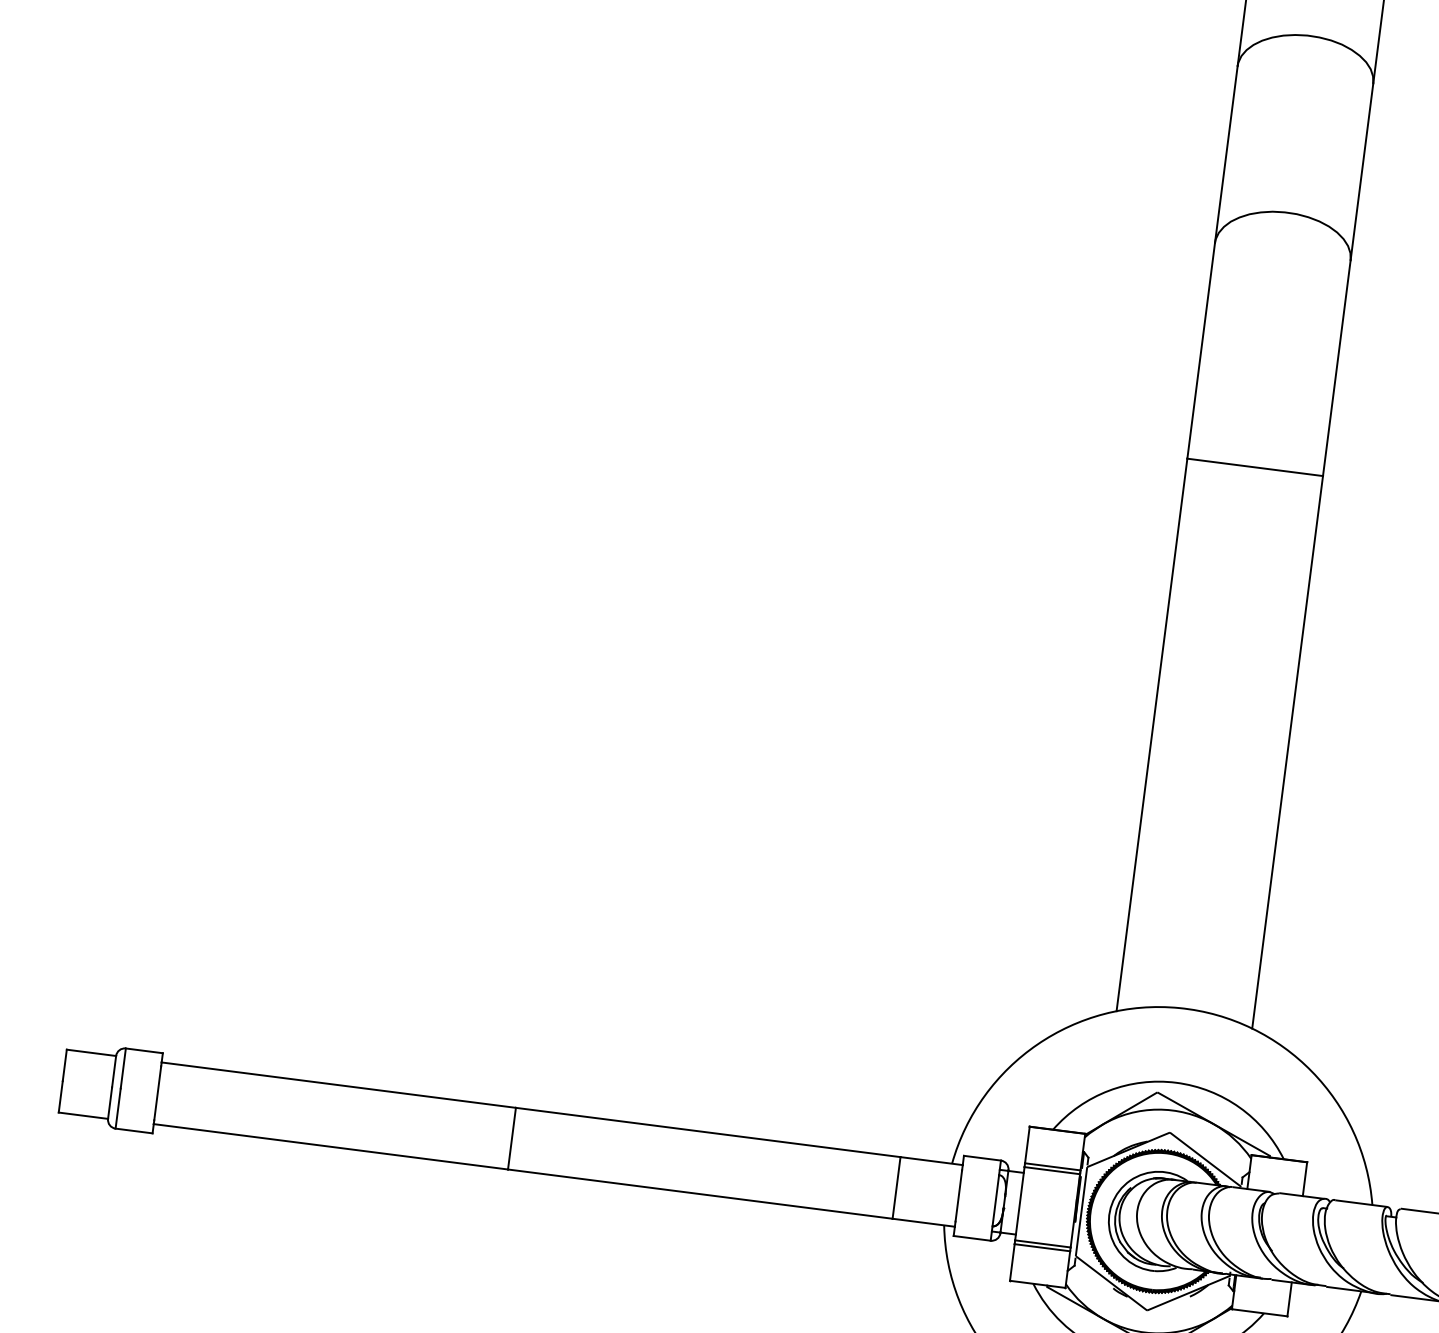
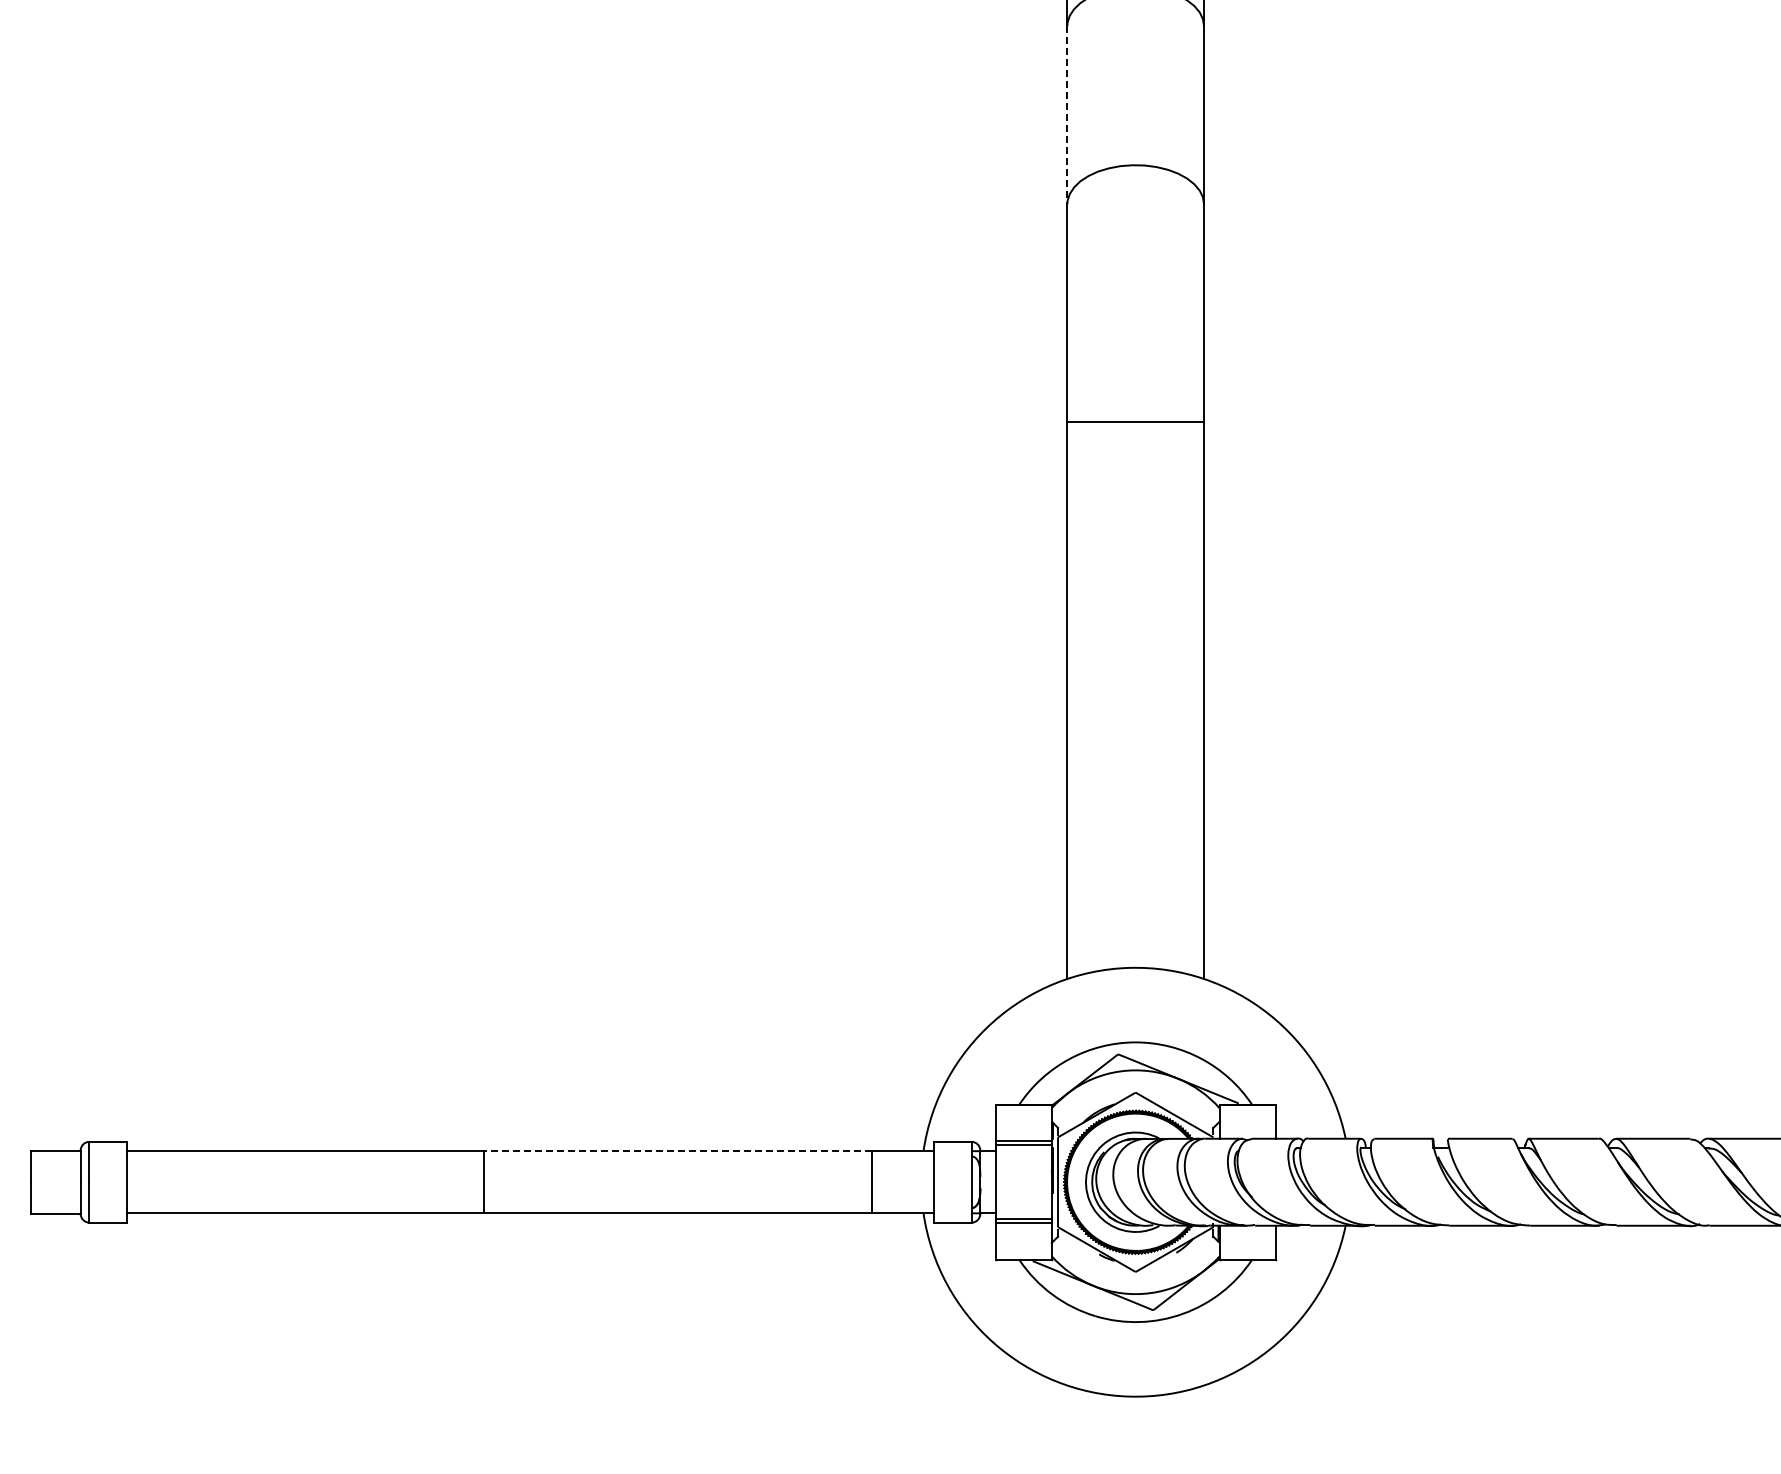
line: (1226, 154) -> (1067, 115), solid -> dashed
line: (707, 1132) -> (677, 1151), solid -> dashed

